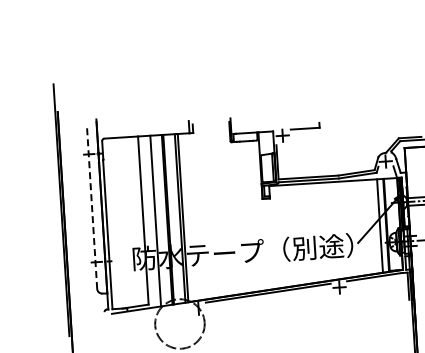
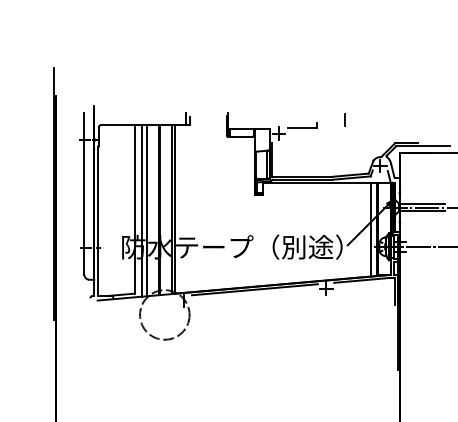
line: (346, 117) -> (344, 119), added
line: (92, 207) -> (84, 193), dashed -> solid
line: (151, 221) -> (142, 210), added

